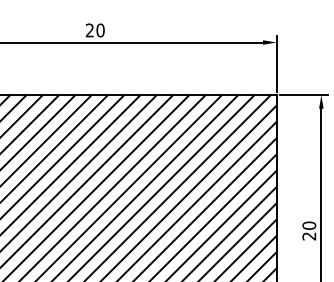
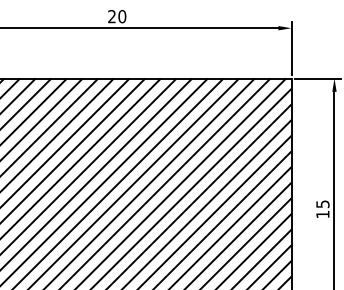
text: (308, 231) -> (322, 209), 20 -> 15

